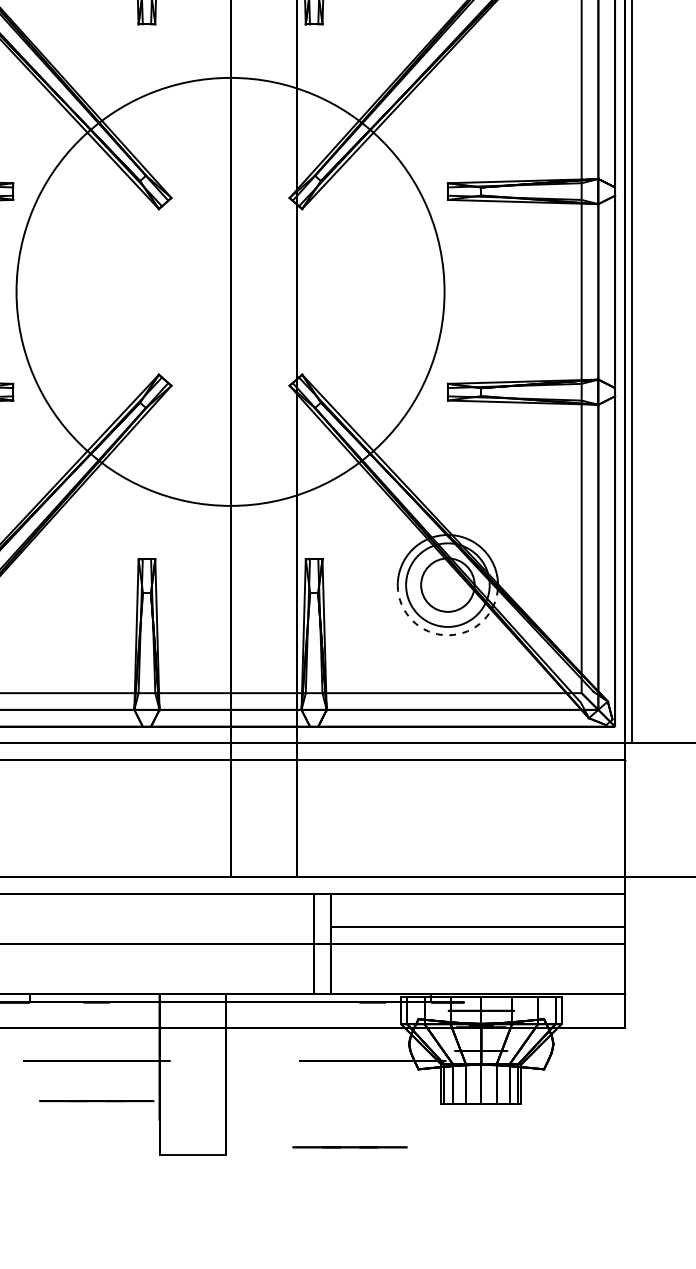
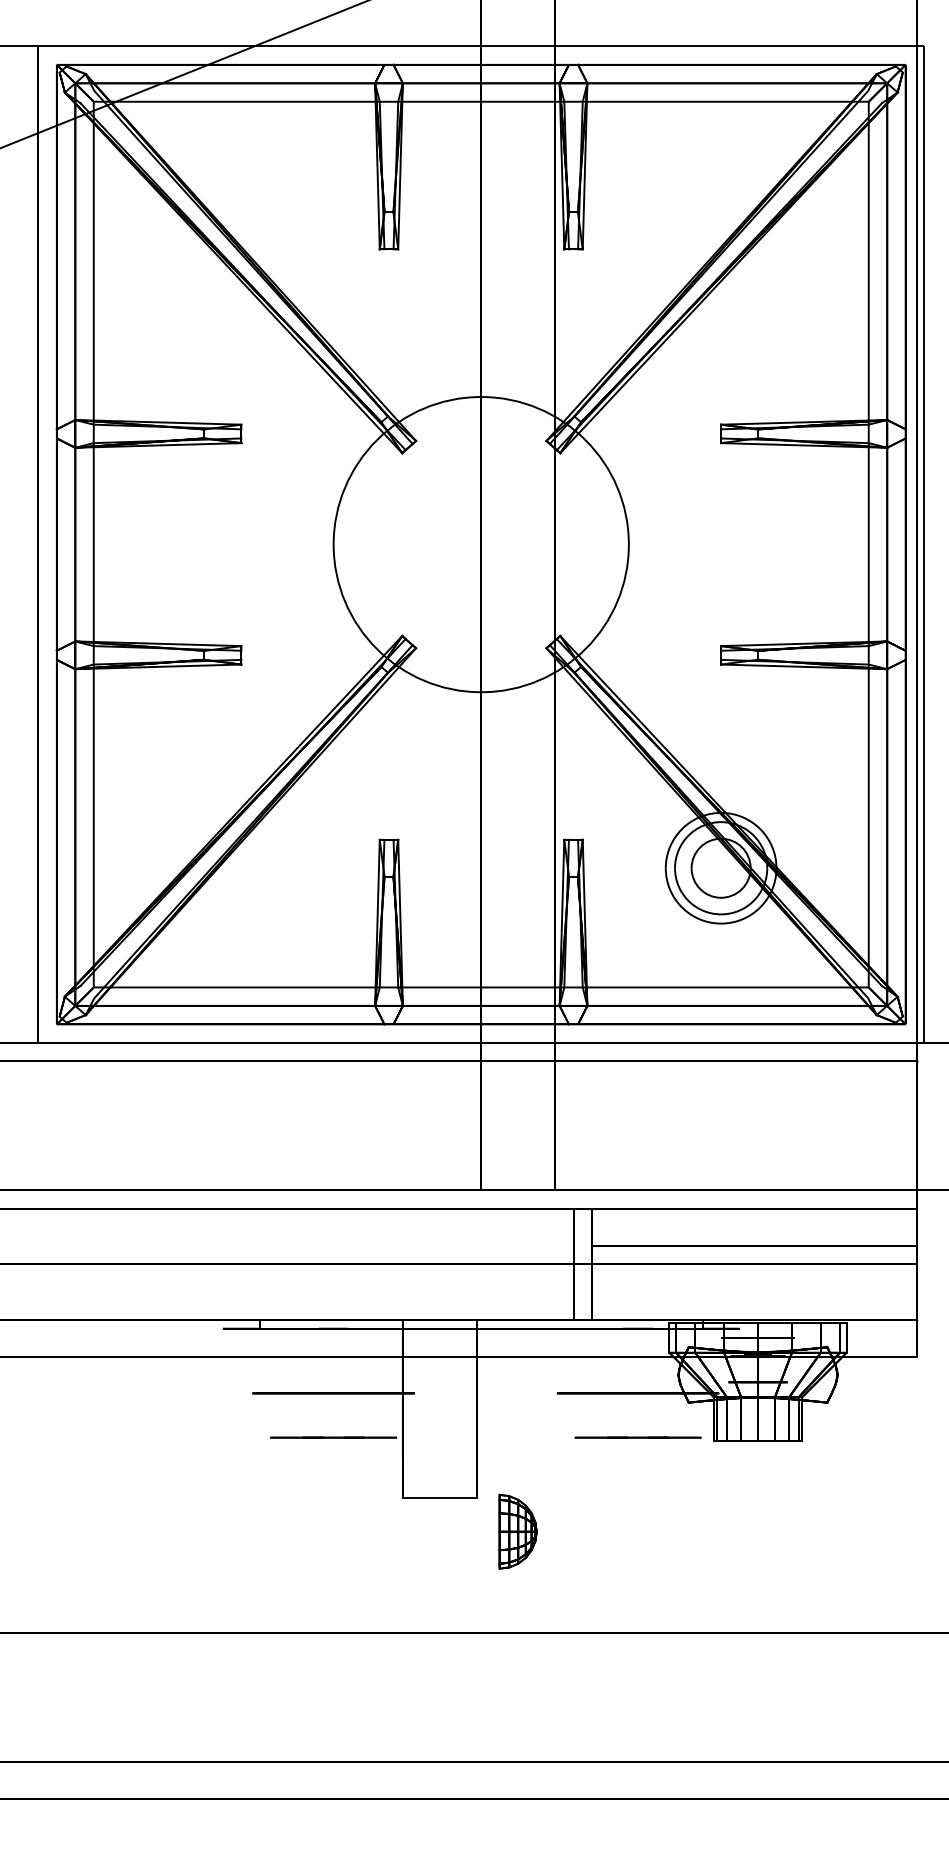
circle: (229, 291) -> (480, 544), size x0.62
arc: (448, 635) -> (721, 923), dashed -> solid
line: (349, 1147) -> (637, 1437), moved
part: (263, 1186) -> (517, 1531), added

